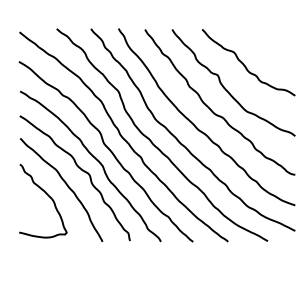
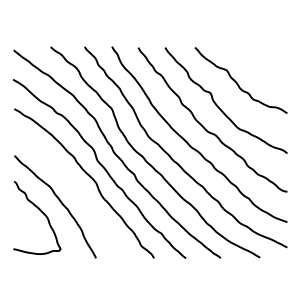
curve: (80, 170) -> (74, 187), removed

